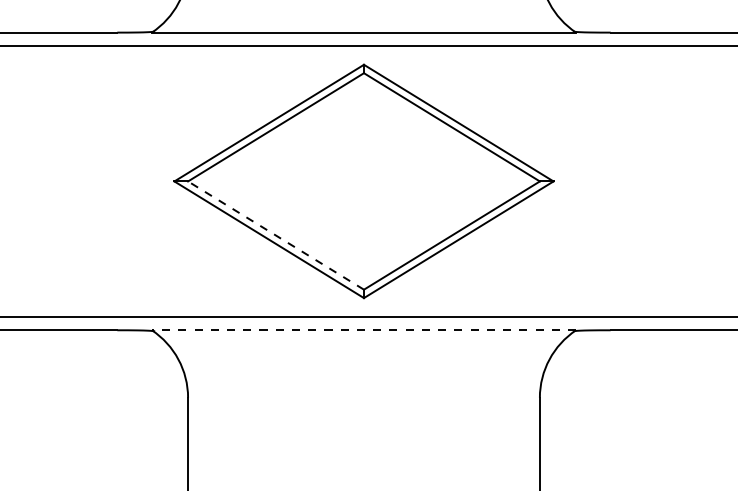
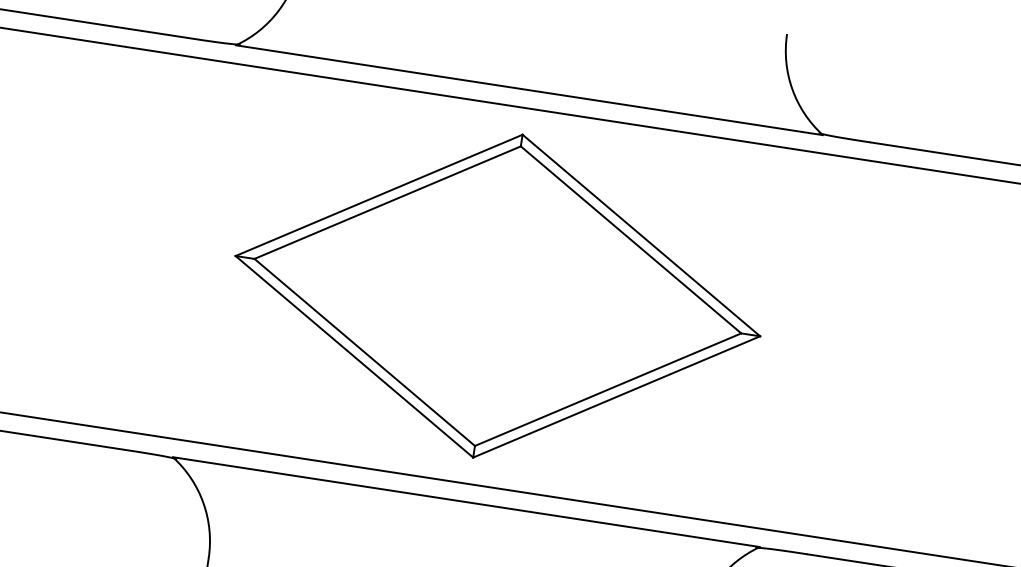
line: (275, 235) -> (364, 352), dashed -> solid
line: (363, 330) -> (465, 502), dashed -> solid

